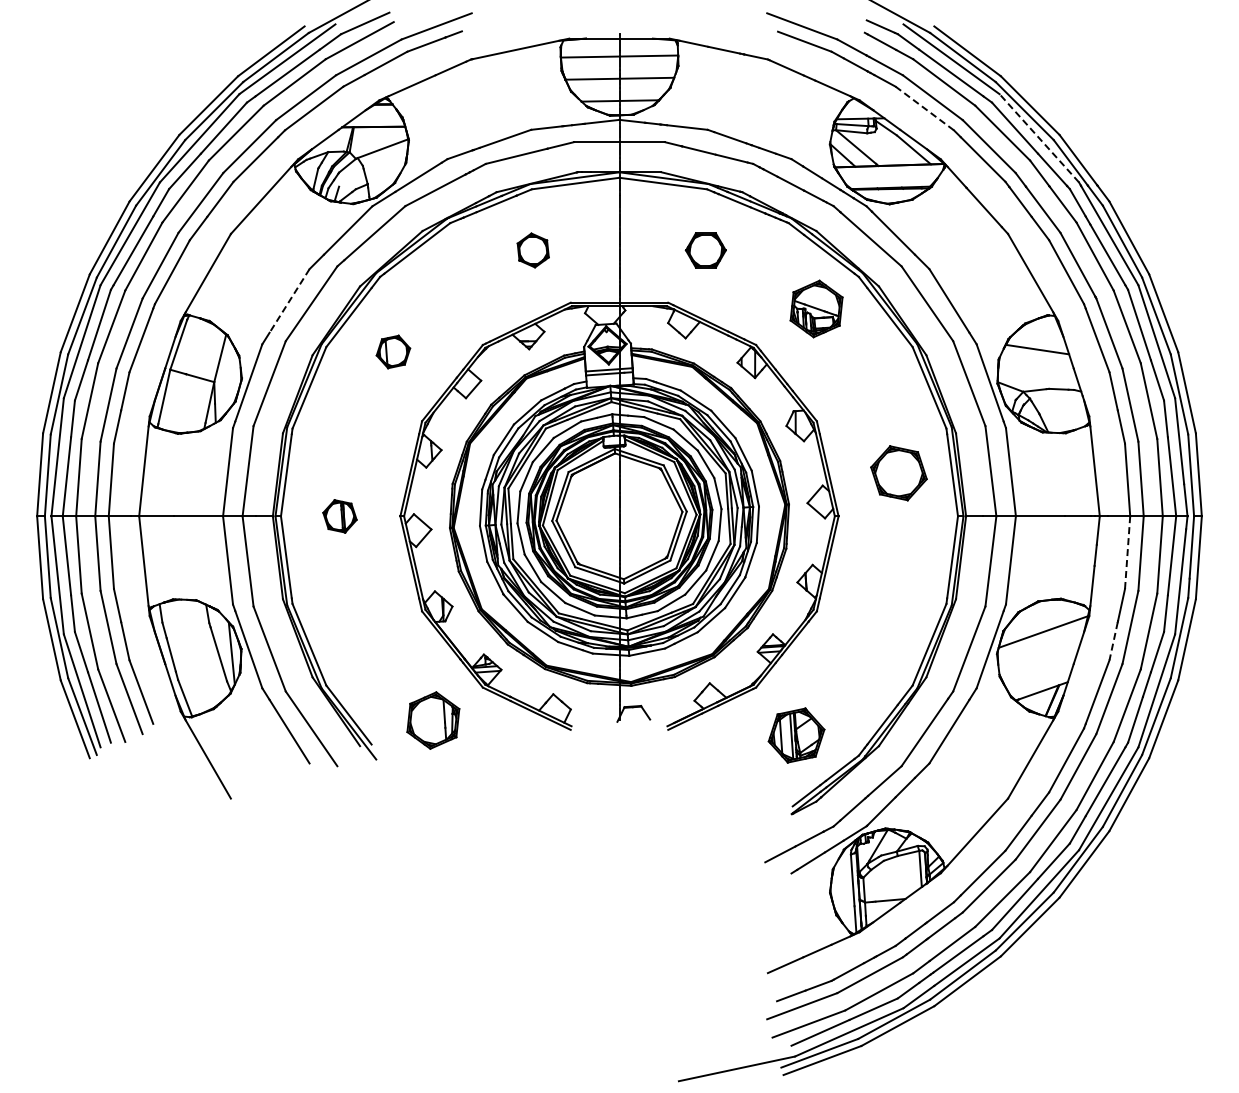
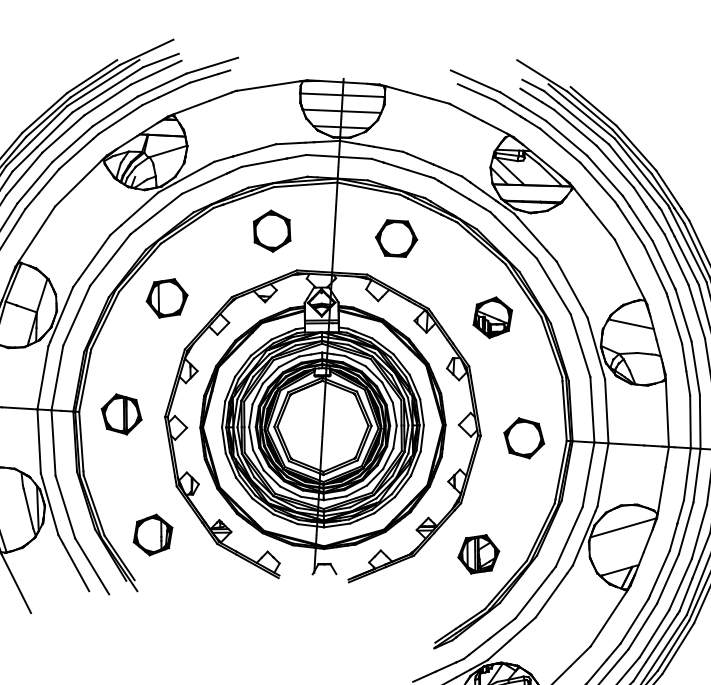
line: (924, 108) -> (560, 145), dashed -> solid
line: (1038, 137) -> (640, 171), dashed -> solid
part: (533, 250) -> (272, 231), size x1.67
part: (705, 250) -> (396, 238), size x1.43
line: (289, 300) -> (94, 256), dashed -> solid
part: (816, 308) -> (492, 317), moved
part: (393, 351) -> (167, 298), size x1.67
part: (898, 473) -> (523, 438), moved
part: (339, 516) -> (121, 414), size x1.67
line: (1127, 552) -> (687, 474), dashed -> solid
line: (1113, 641) -> (673, 537), dashed -> solid
part: (433, 720) -> (153, 534), moved
part: (796, 735) -> (478, 554), moved

